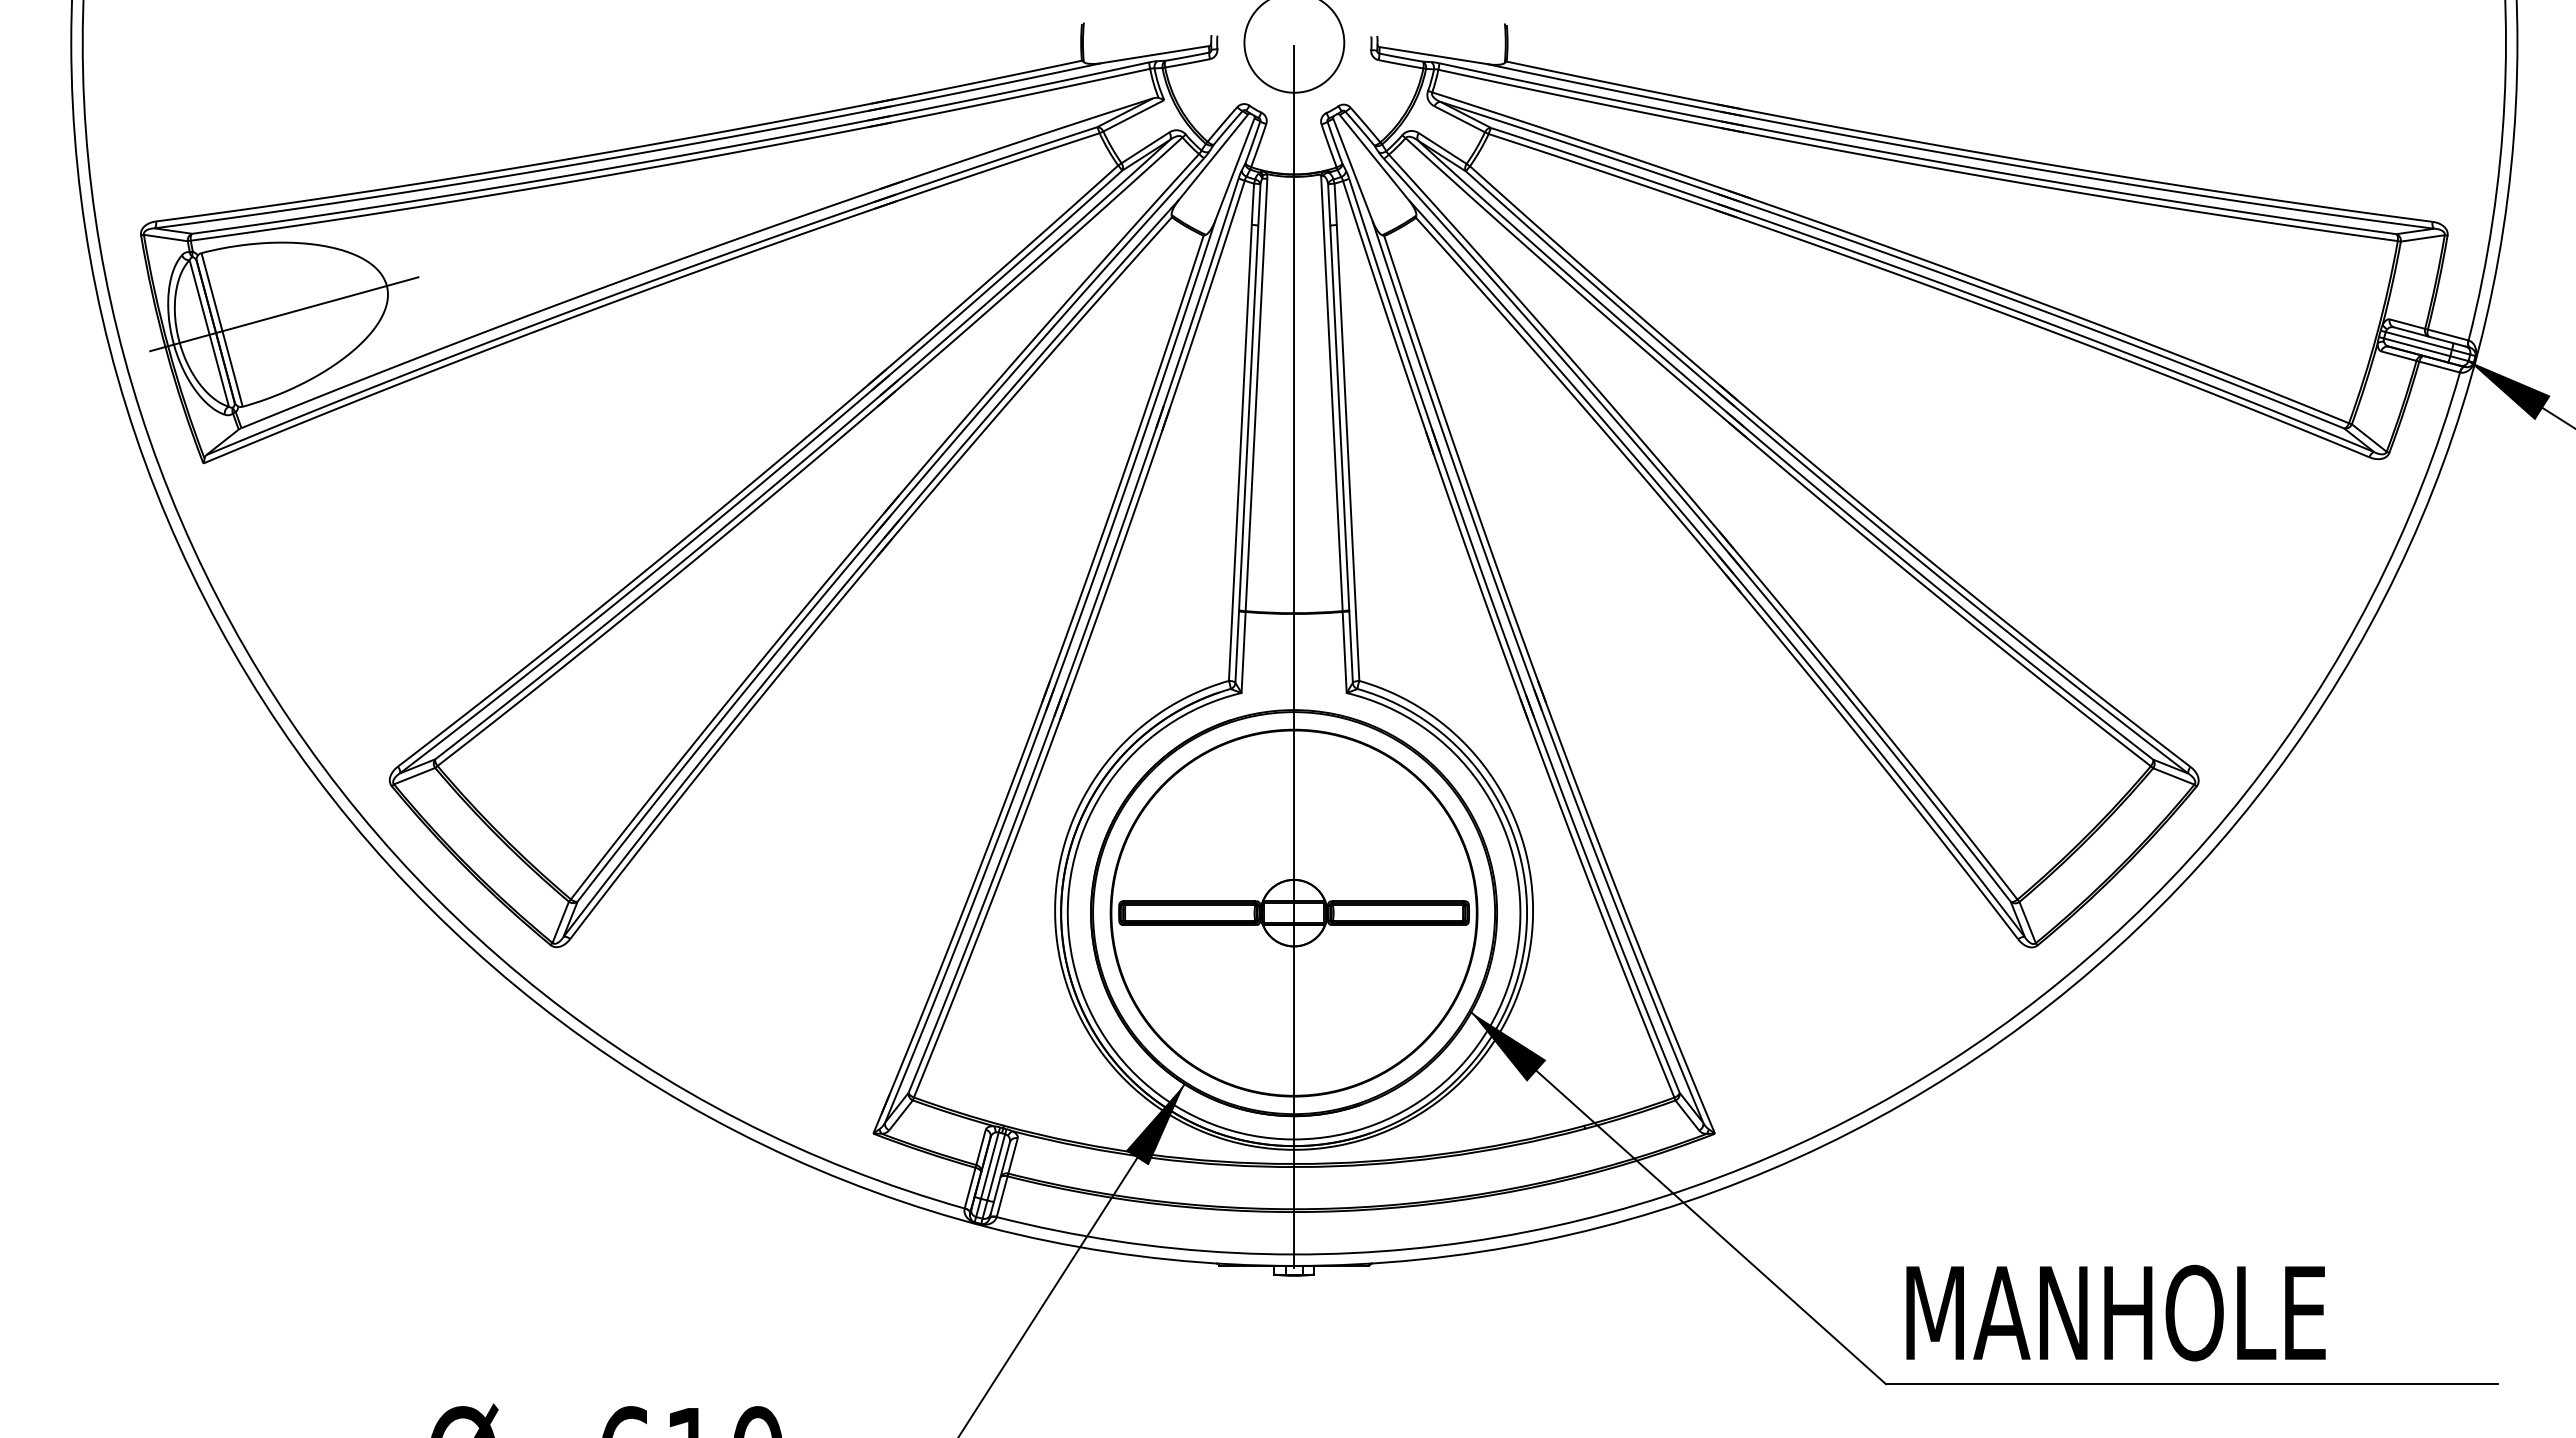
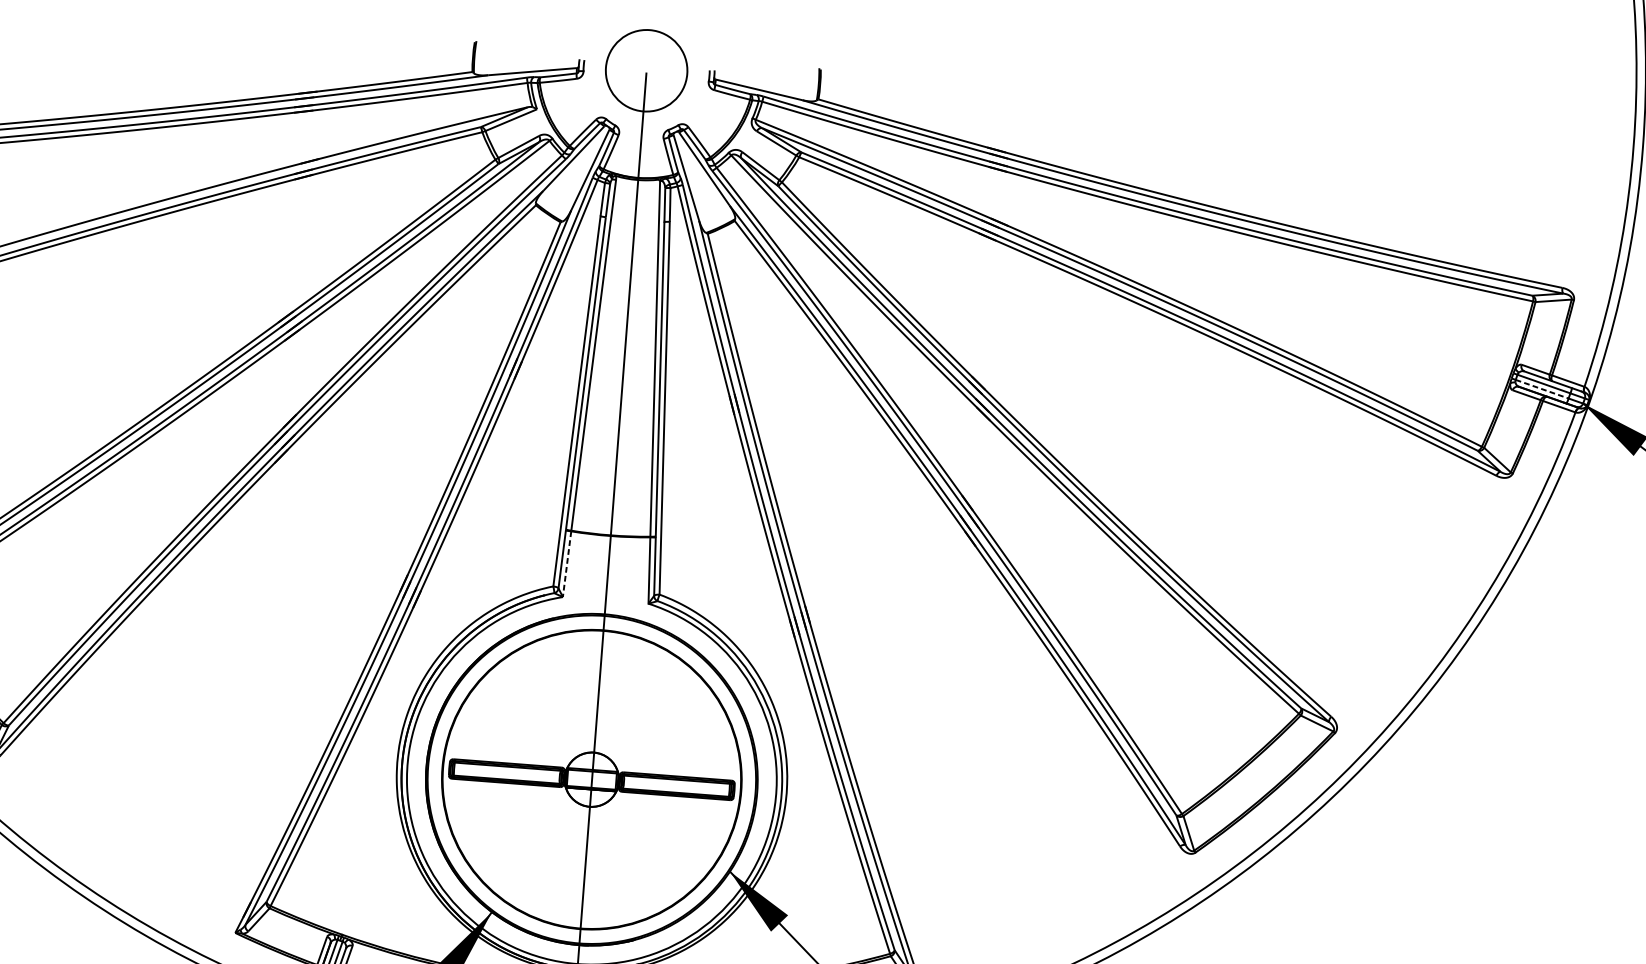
line: (2417, 347) -> (1542, 389), solid -> dashed
line: (1243, 652) -> (566, 564), solid -> dashed

